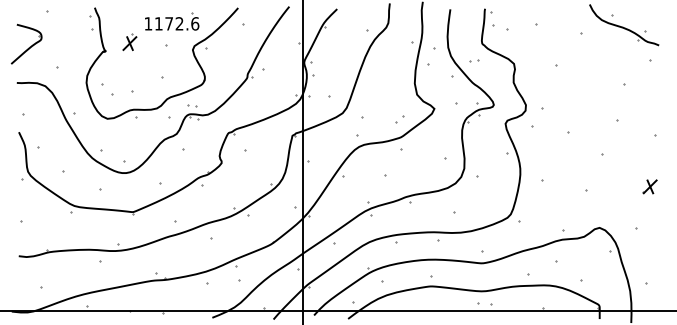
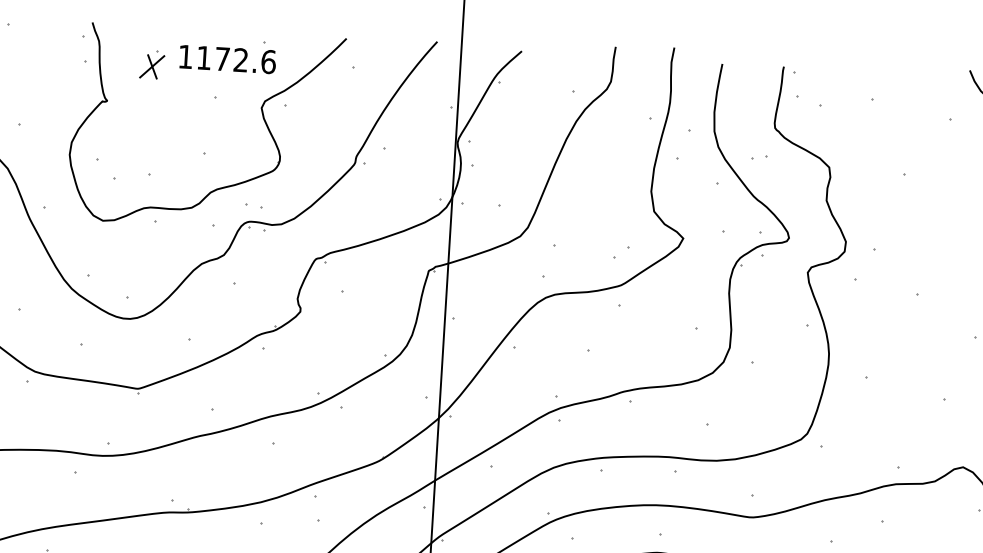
part: (129, 41) -> (151, 63), moved

